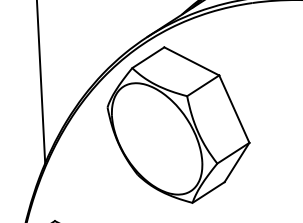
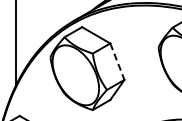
line: (234, 108) -> (117, 61), solid -> dashed

